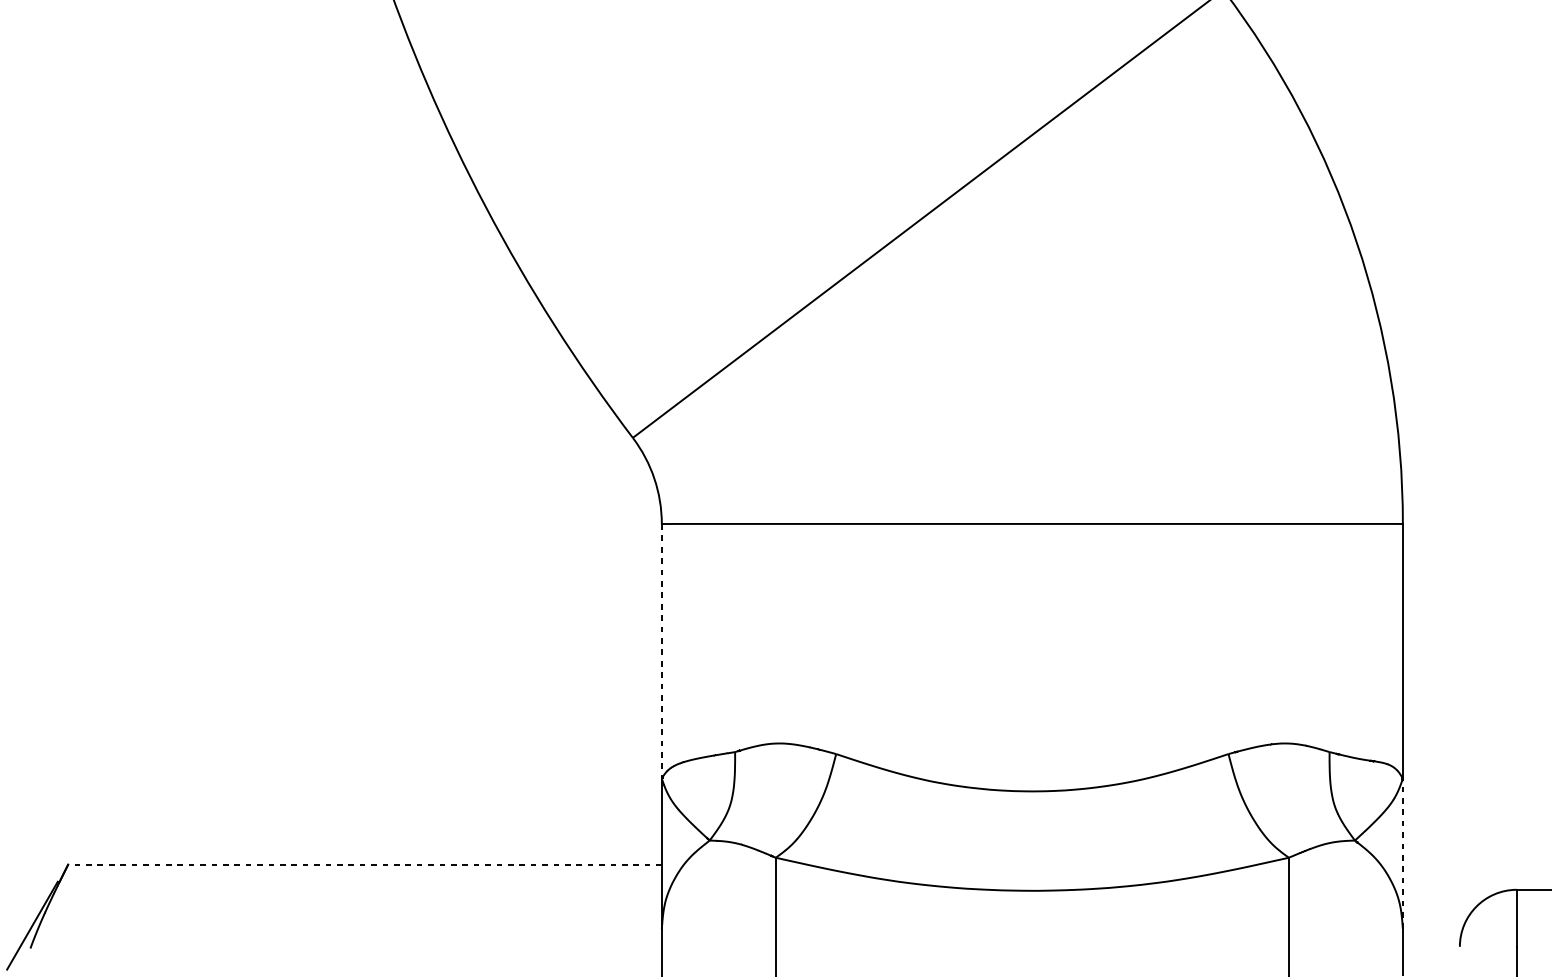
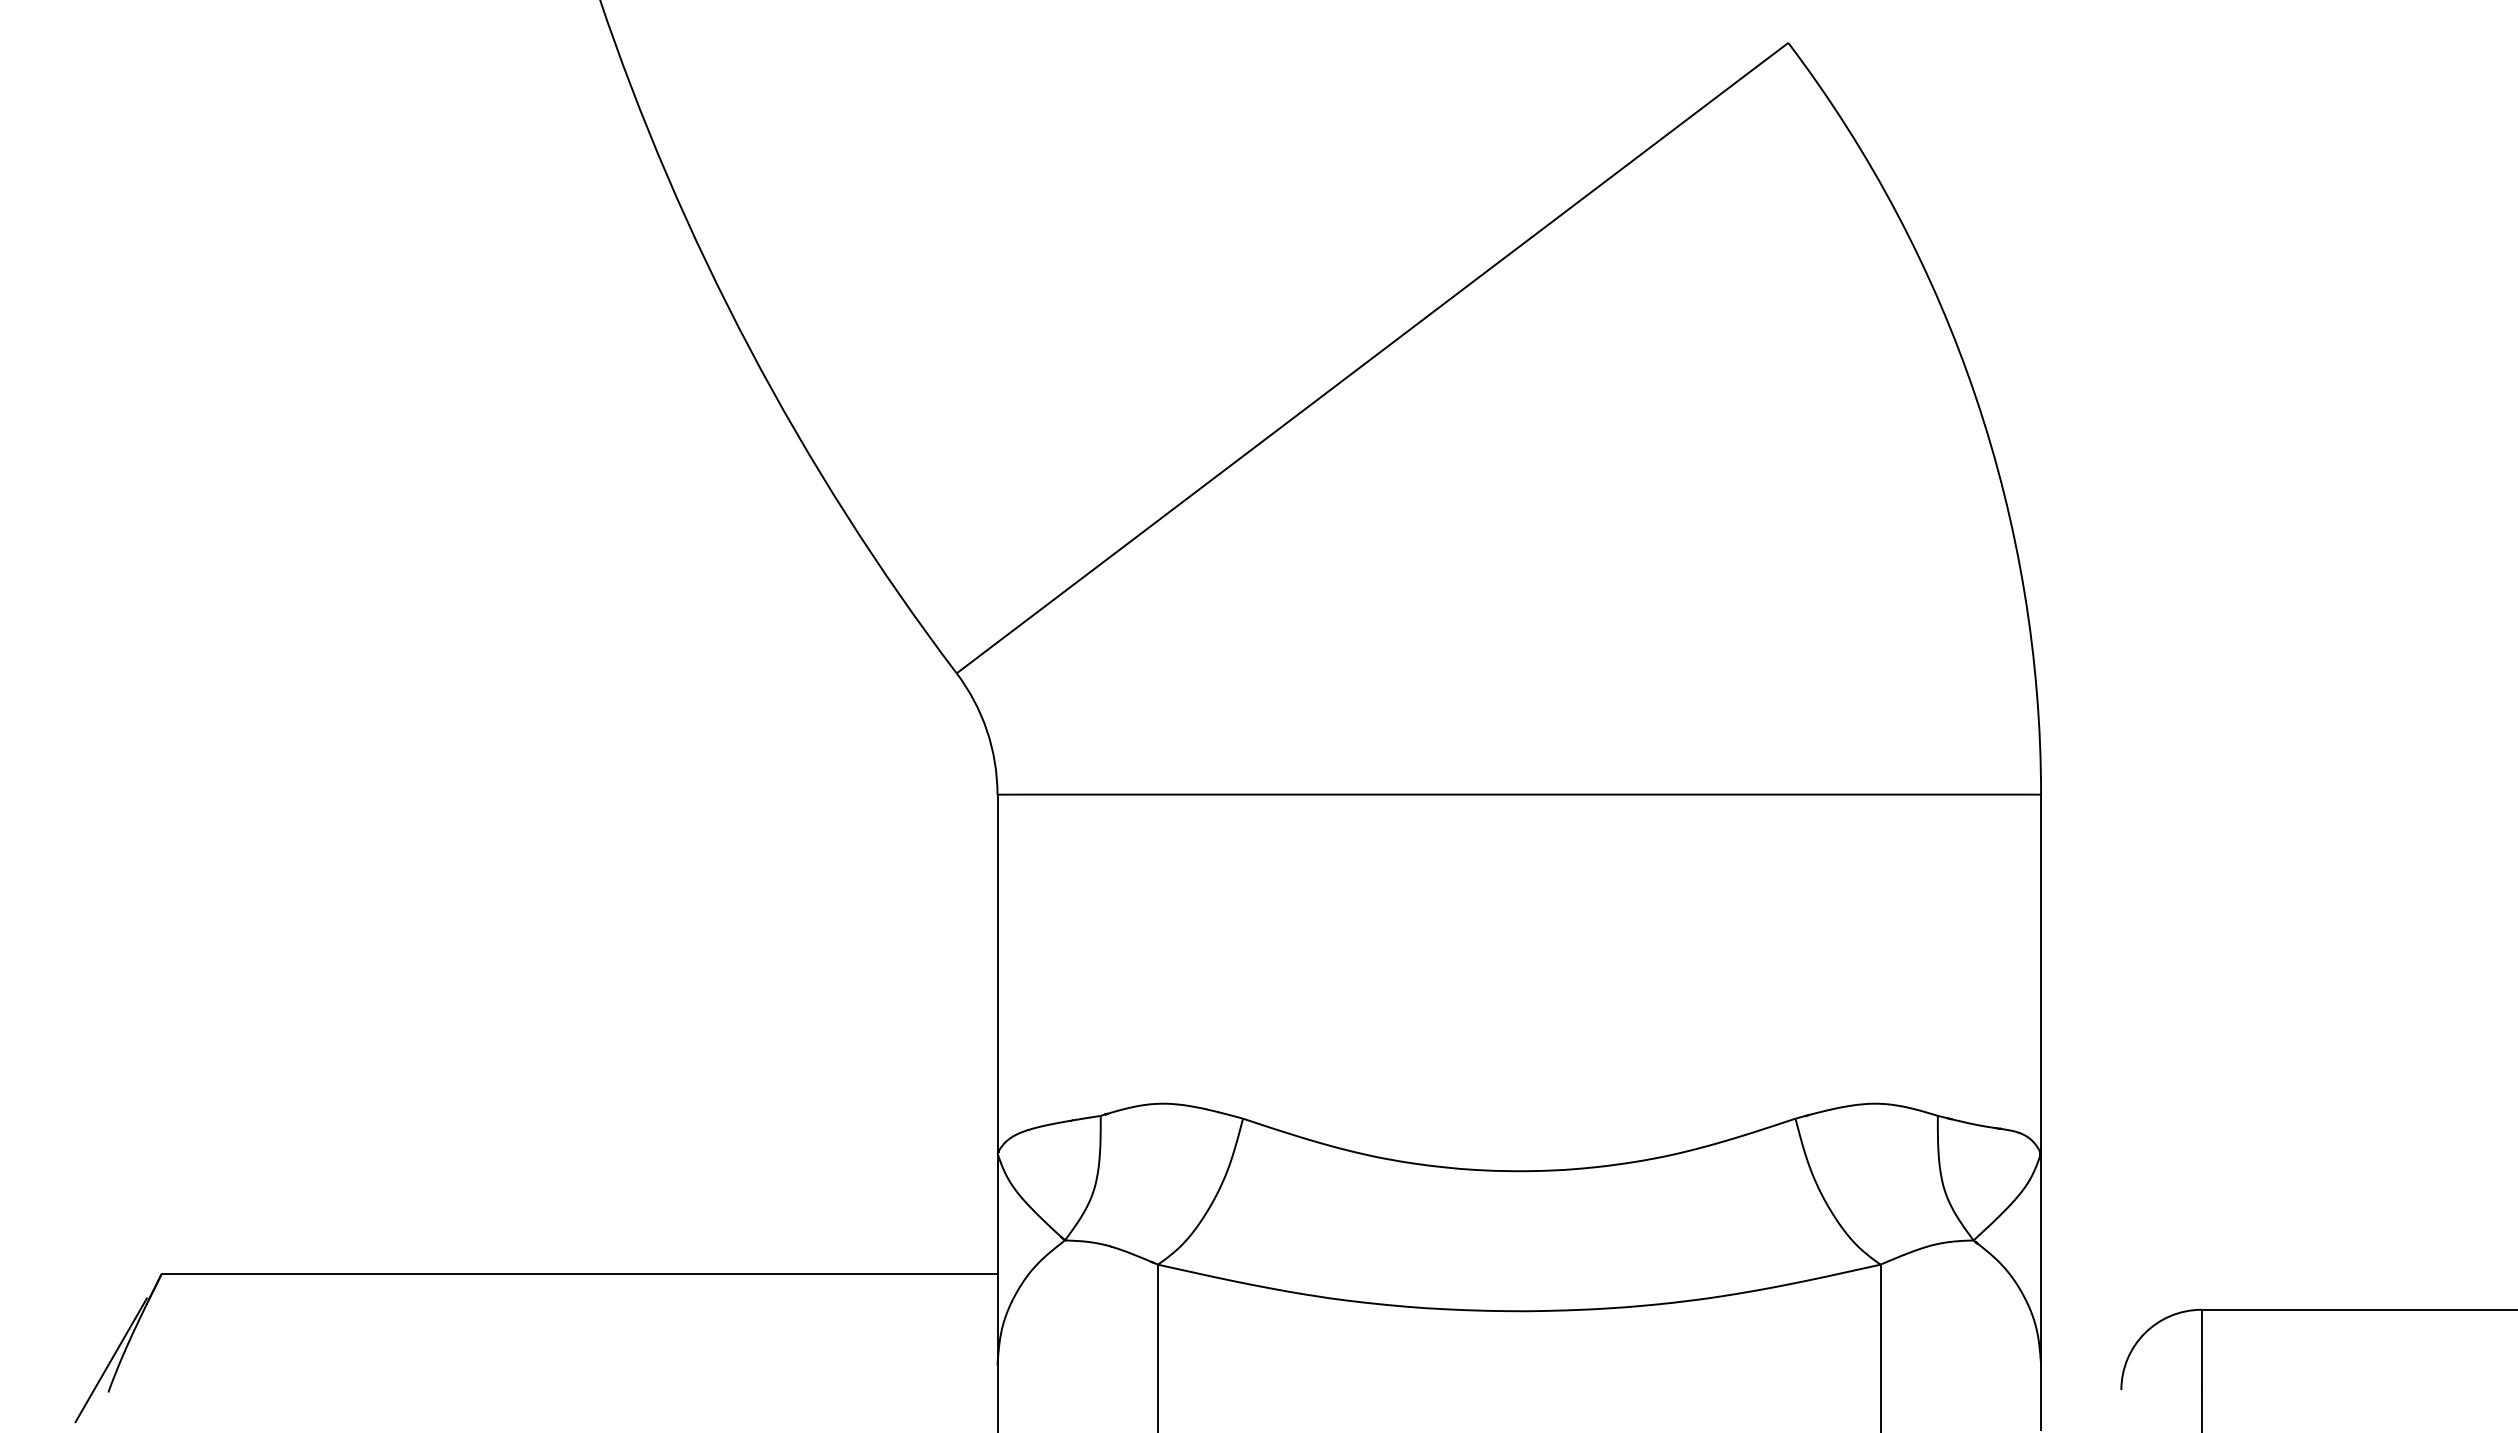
line: (661, 651) -> (997, 974), dashed -> solid
line: (1403, 854) -> (2041, 1259), dashed -> solid
line: (365, 864) -> (579, 1274), dashed -> solid

